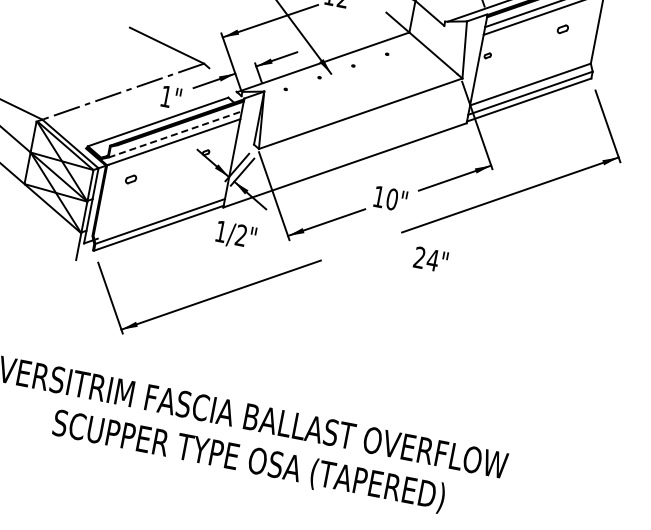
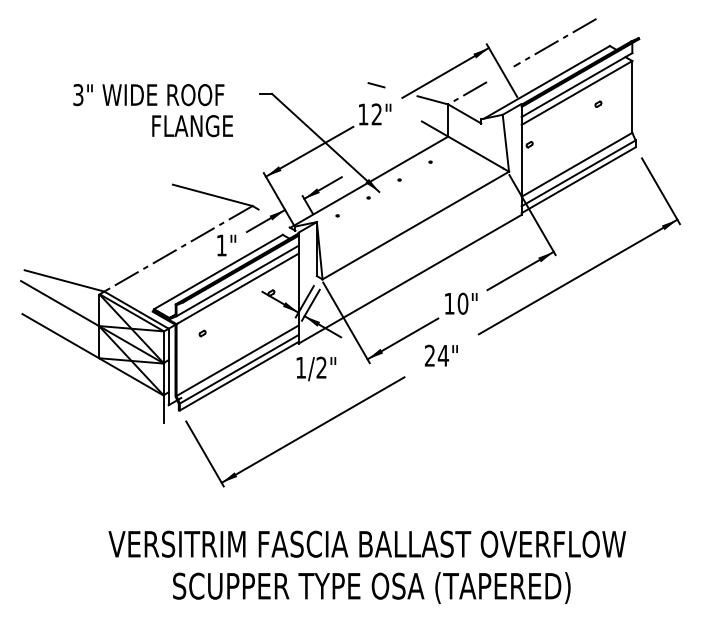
part: (563, 28) -> (598, 103), size x0.62
line: (176, 134) -> (238, 280), dashed -> solid
part: (130, 179) -> (202, 333), size x0.62
line: (160, 212) -> (237, 360), added
text: (430, 259) -> (440, 355), moved

